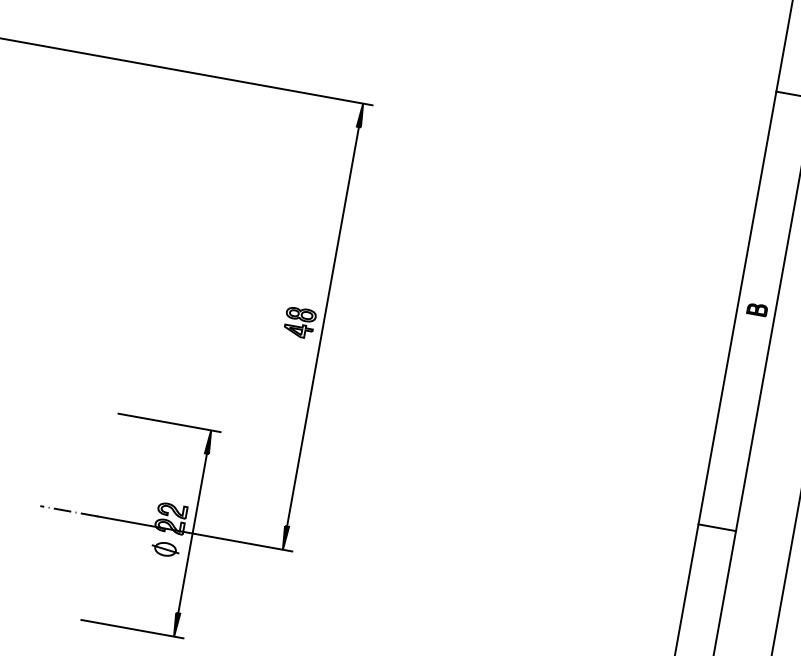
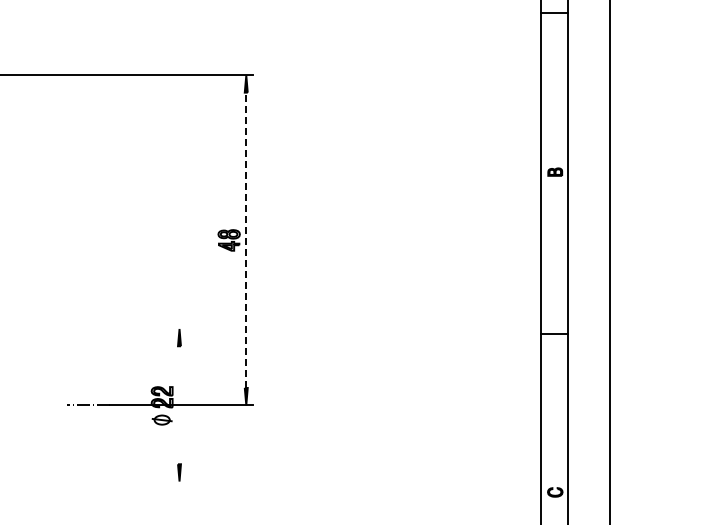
line: (323, 327) -> (246, 240), solid -> dashed
line: (169, 423) -> (148, 329), removed
line: (192, 533) -> (179, 405), removed
line: (132, 629) -> (148, 481), removed

